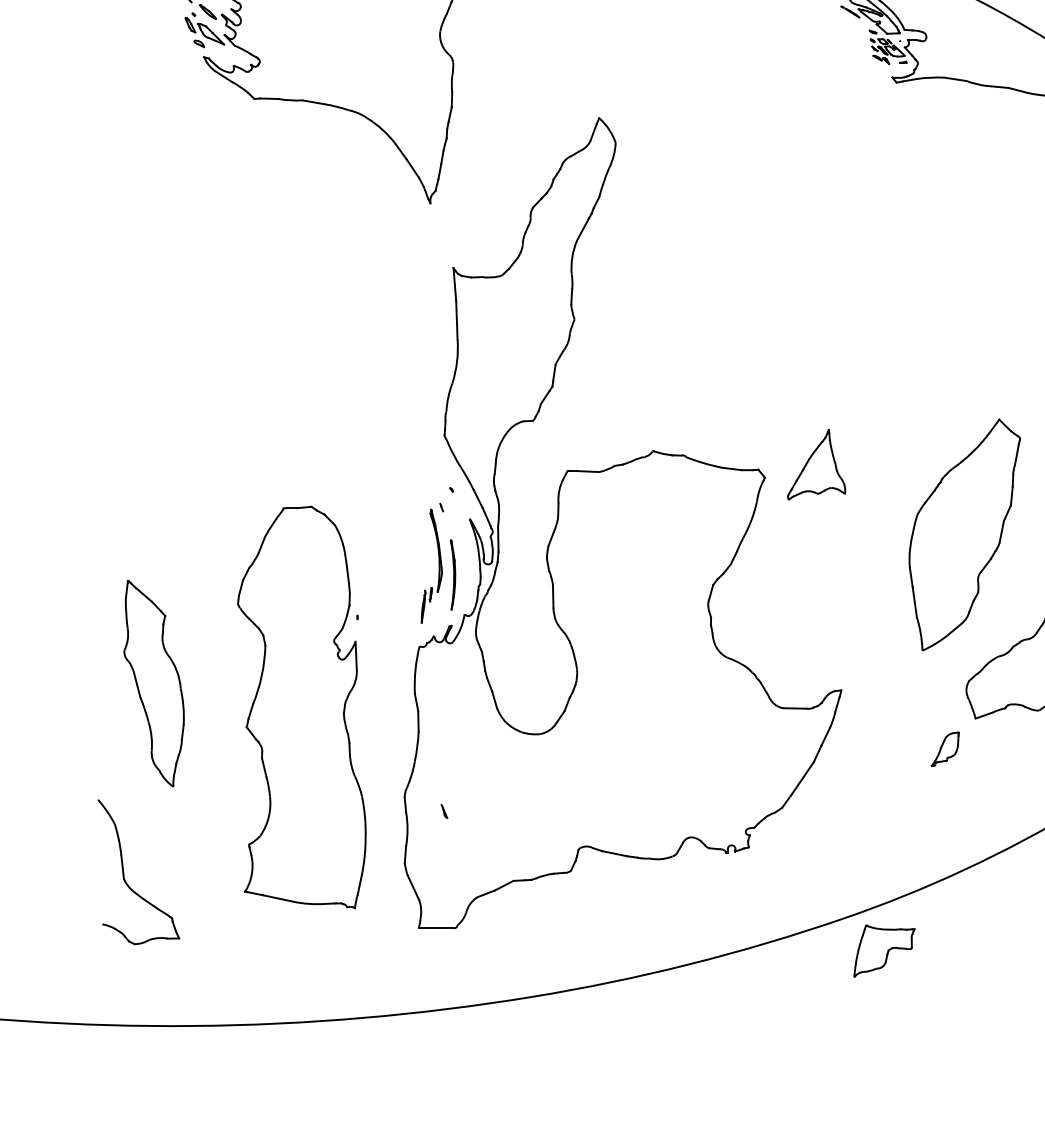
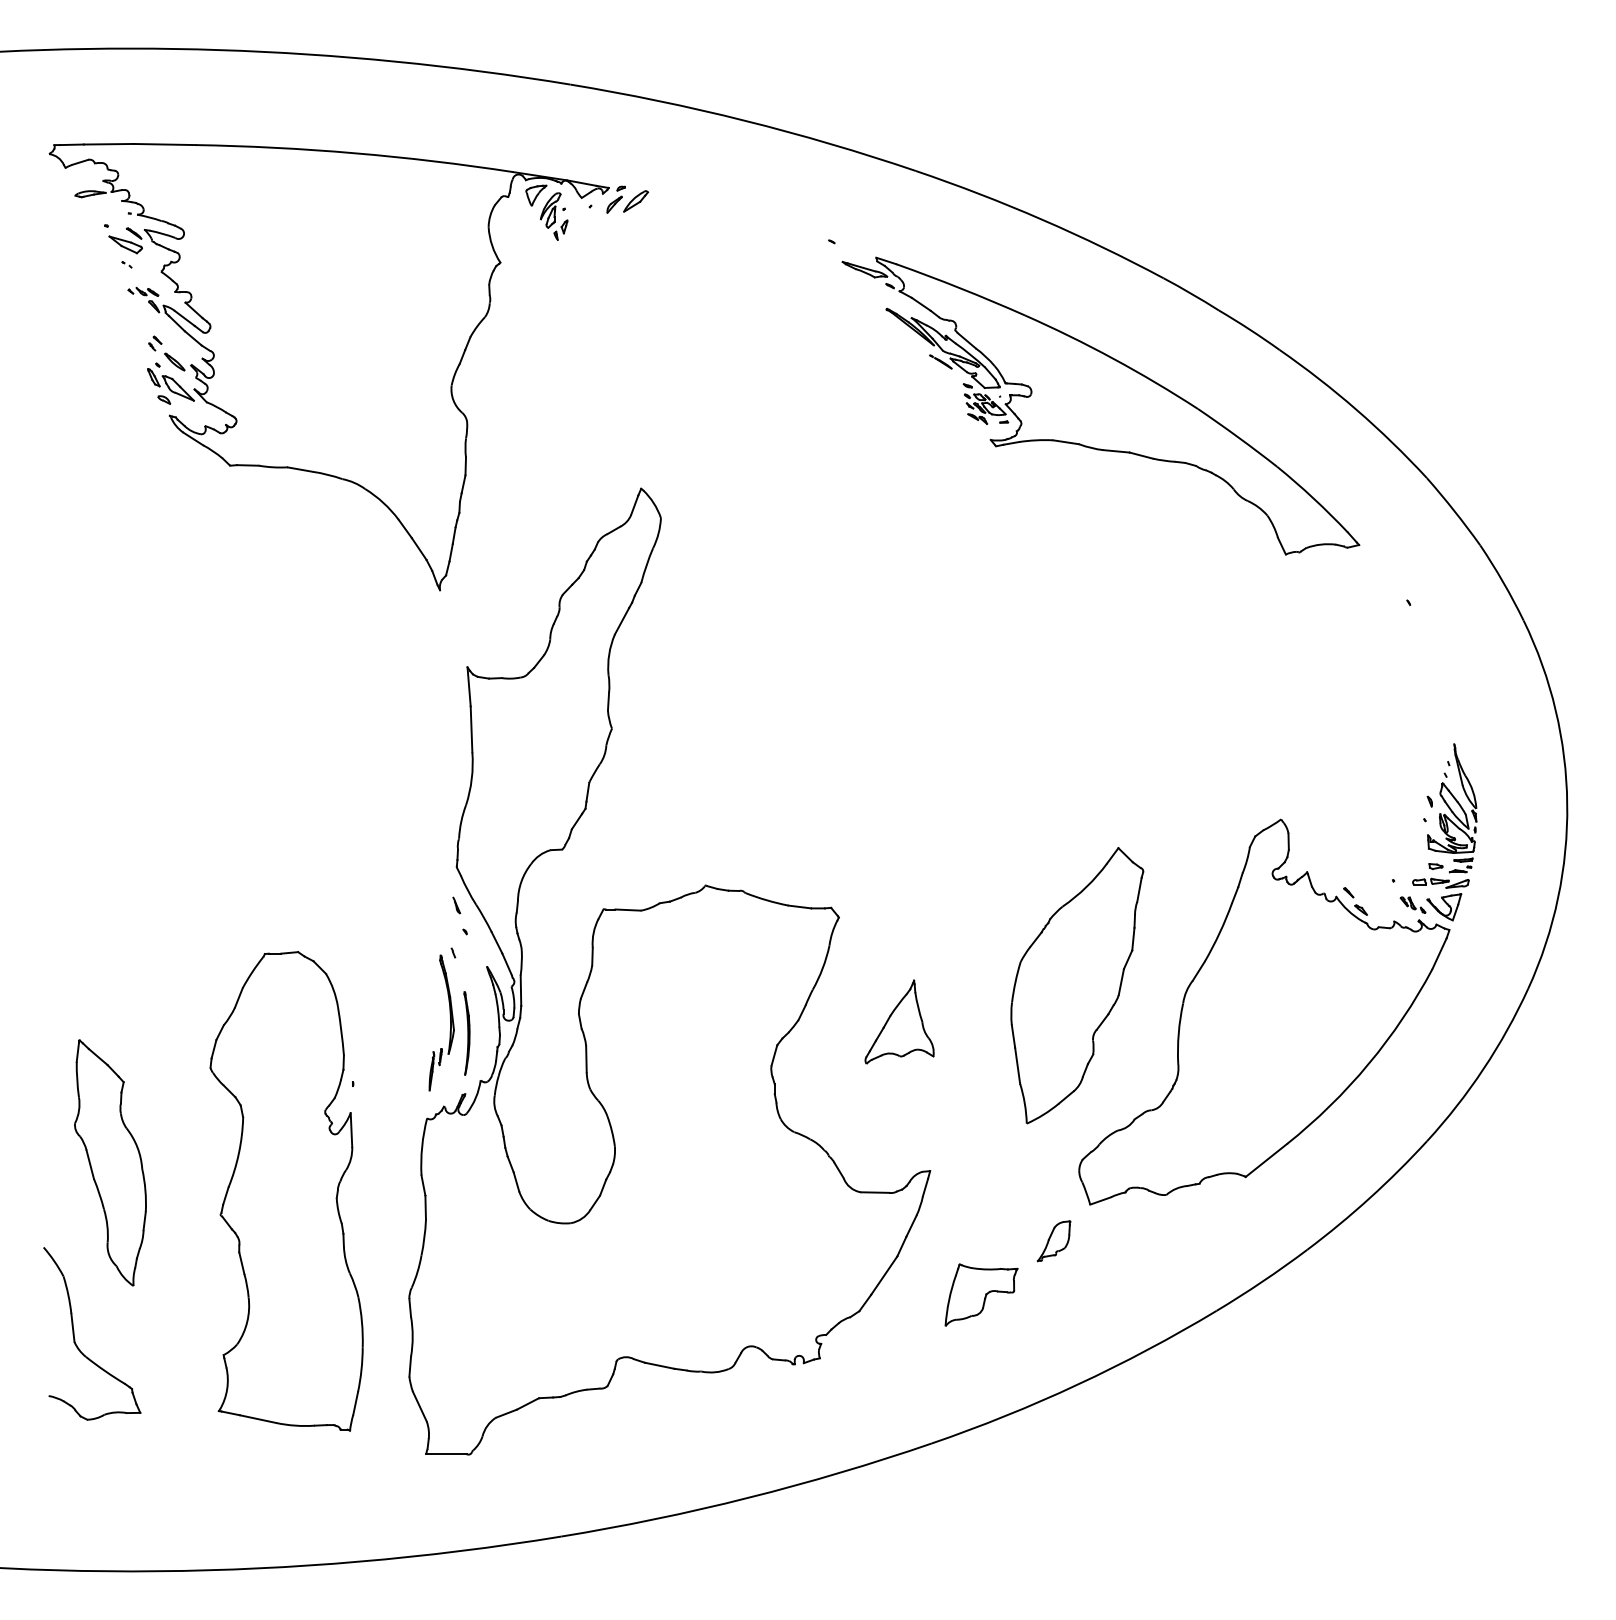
part: (816, 464) -> (899, 1021), moved
line: (444, 811) -> (456, 905), moved
part: (123, 871) -> (74, 1333), moved
part: (884, 950) -> (981, 1294), moved

